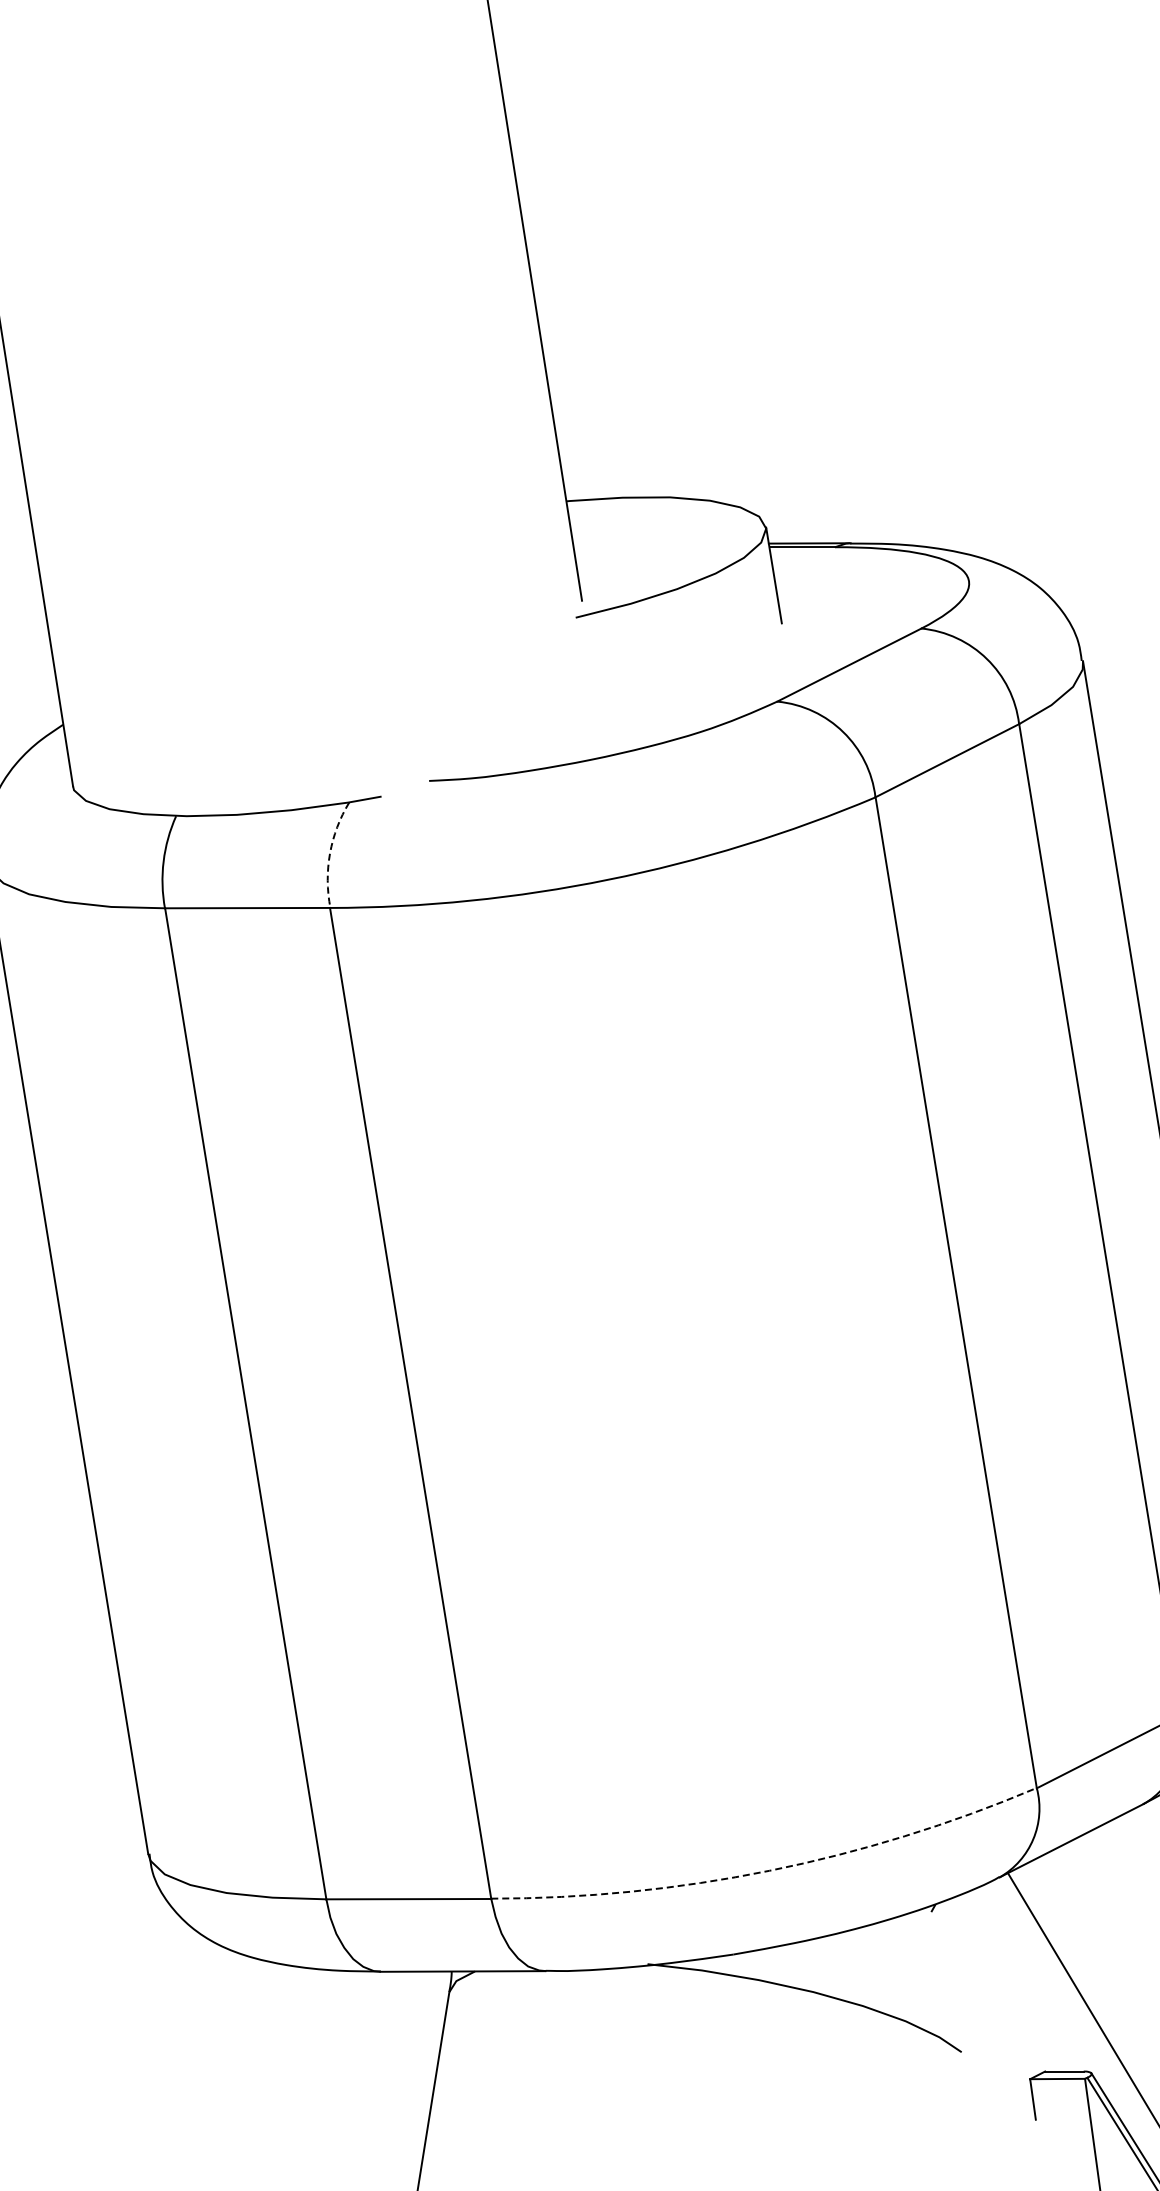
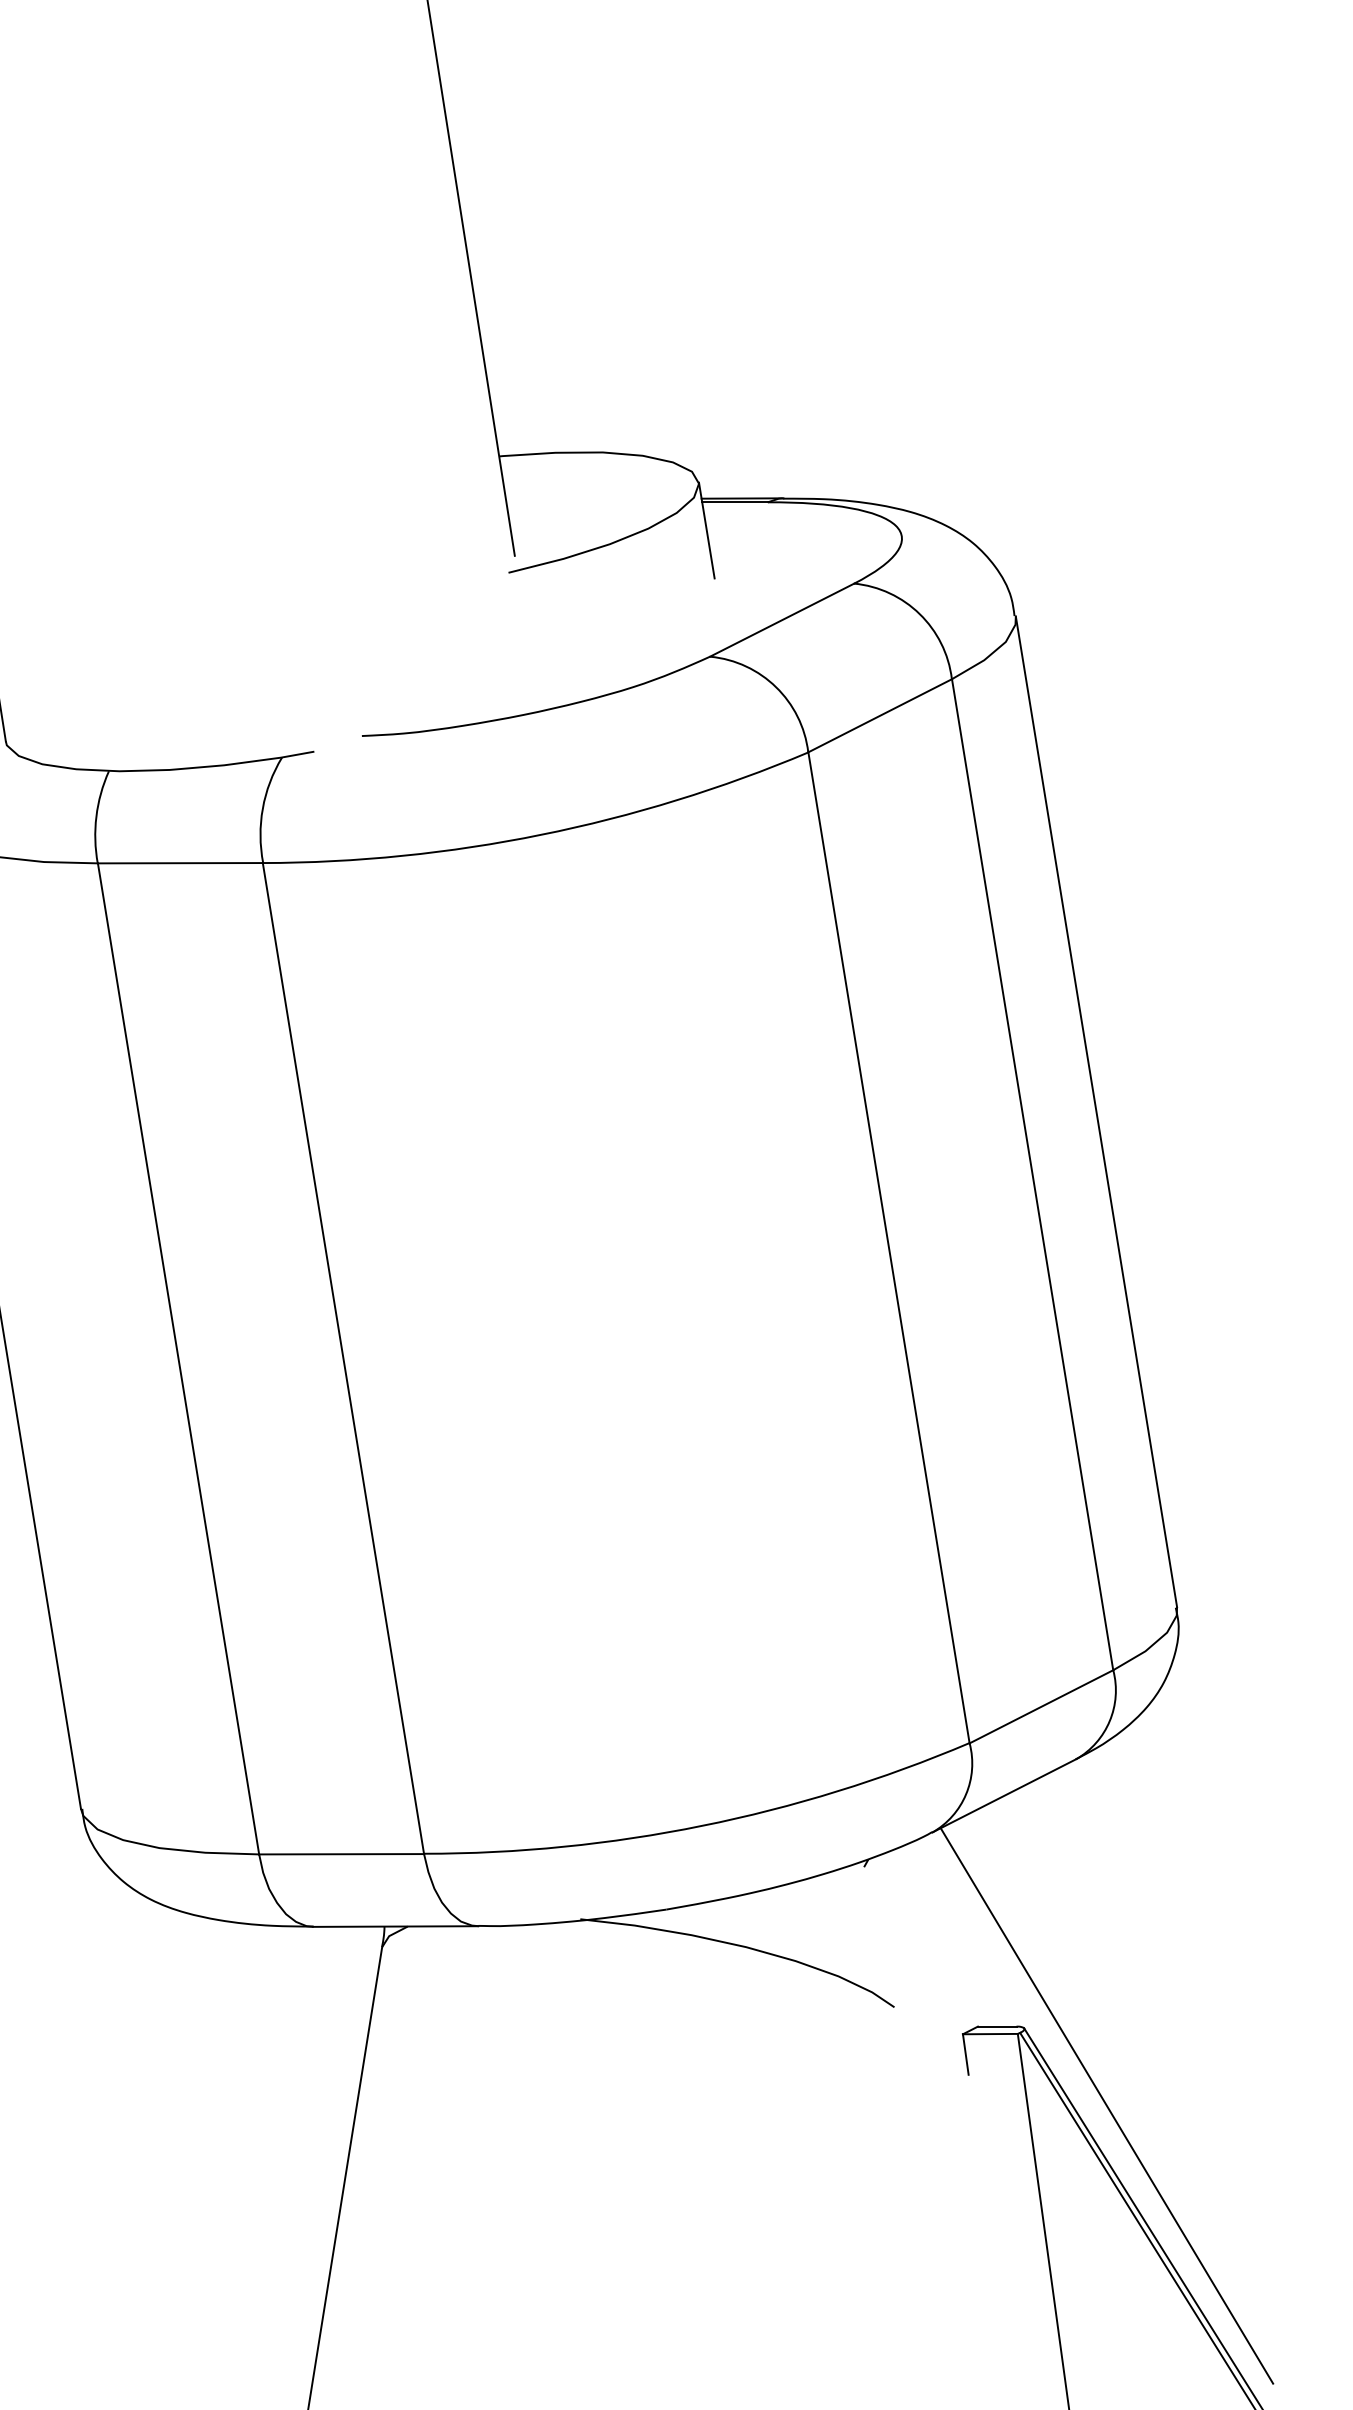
arc: (329, 853) -> (262, 808), dashed -> solid
arc: (769, 1870) -> (702, 1825), dashed -> solid

